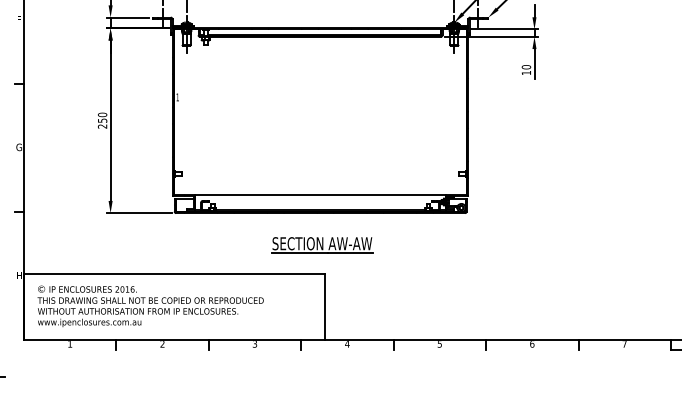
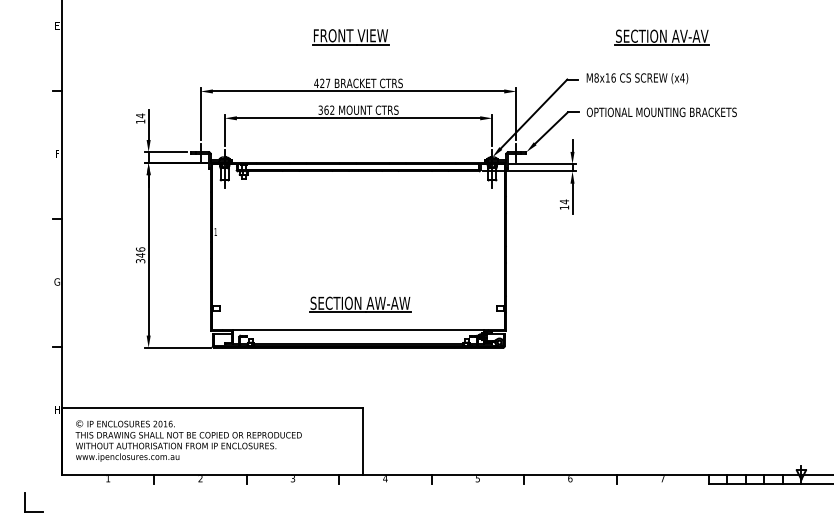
text: (526, 66) -> (564, 201), 10 -> 14
text: (102, 120) -> (140, 255), 250 -> 346
part: (322, 244) -> (360, 304), moved

